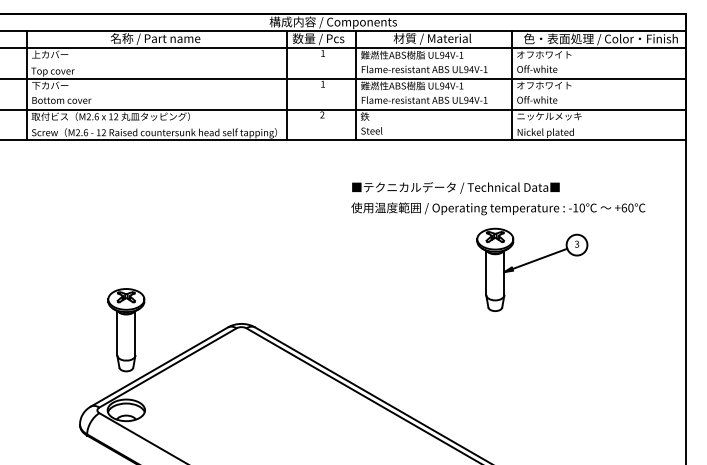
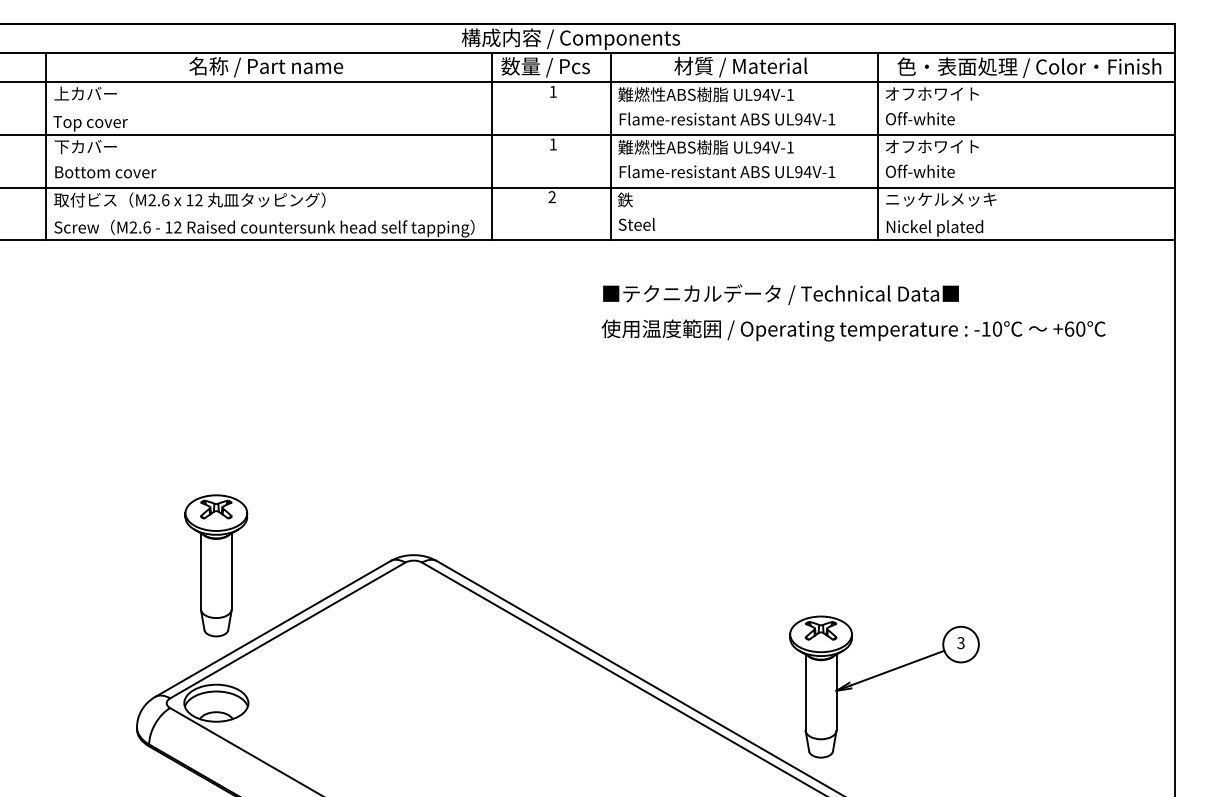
text: (498, 198) -> (853, 312), moved
part: (530, 263) -> (881, 676), moved

